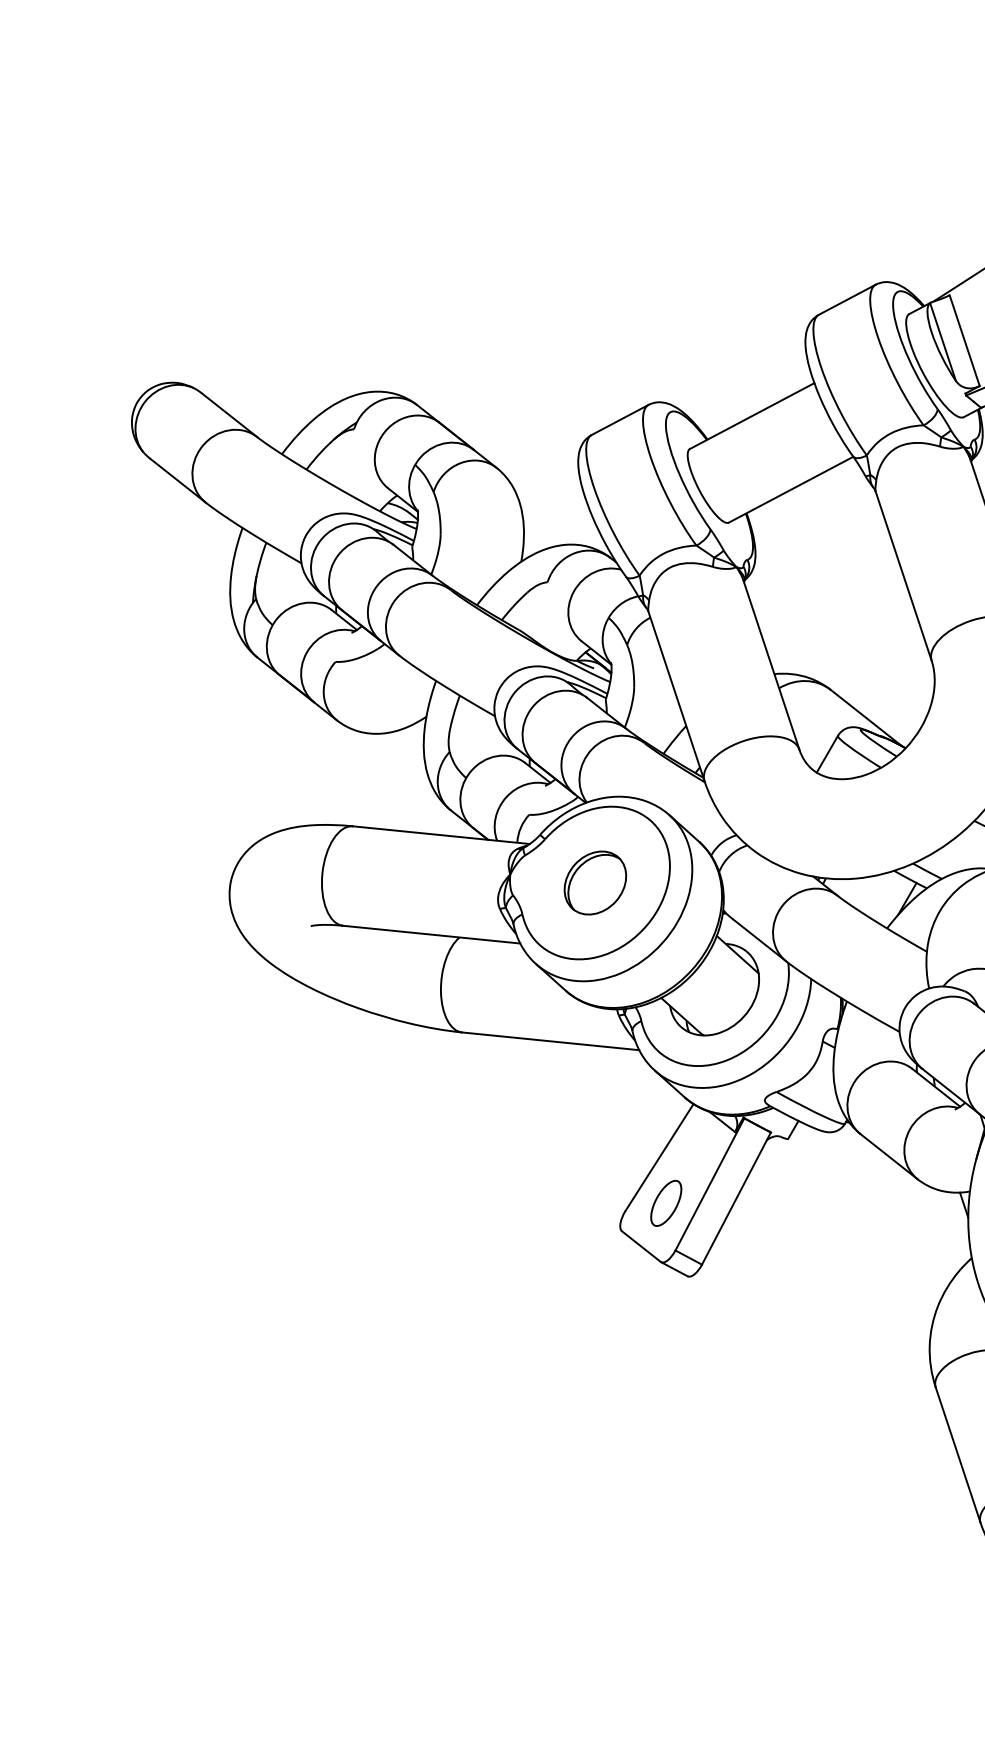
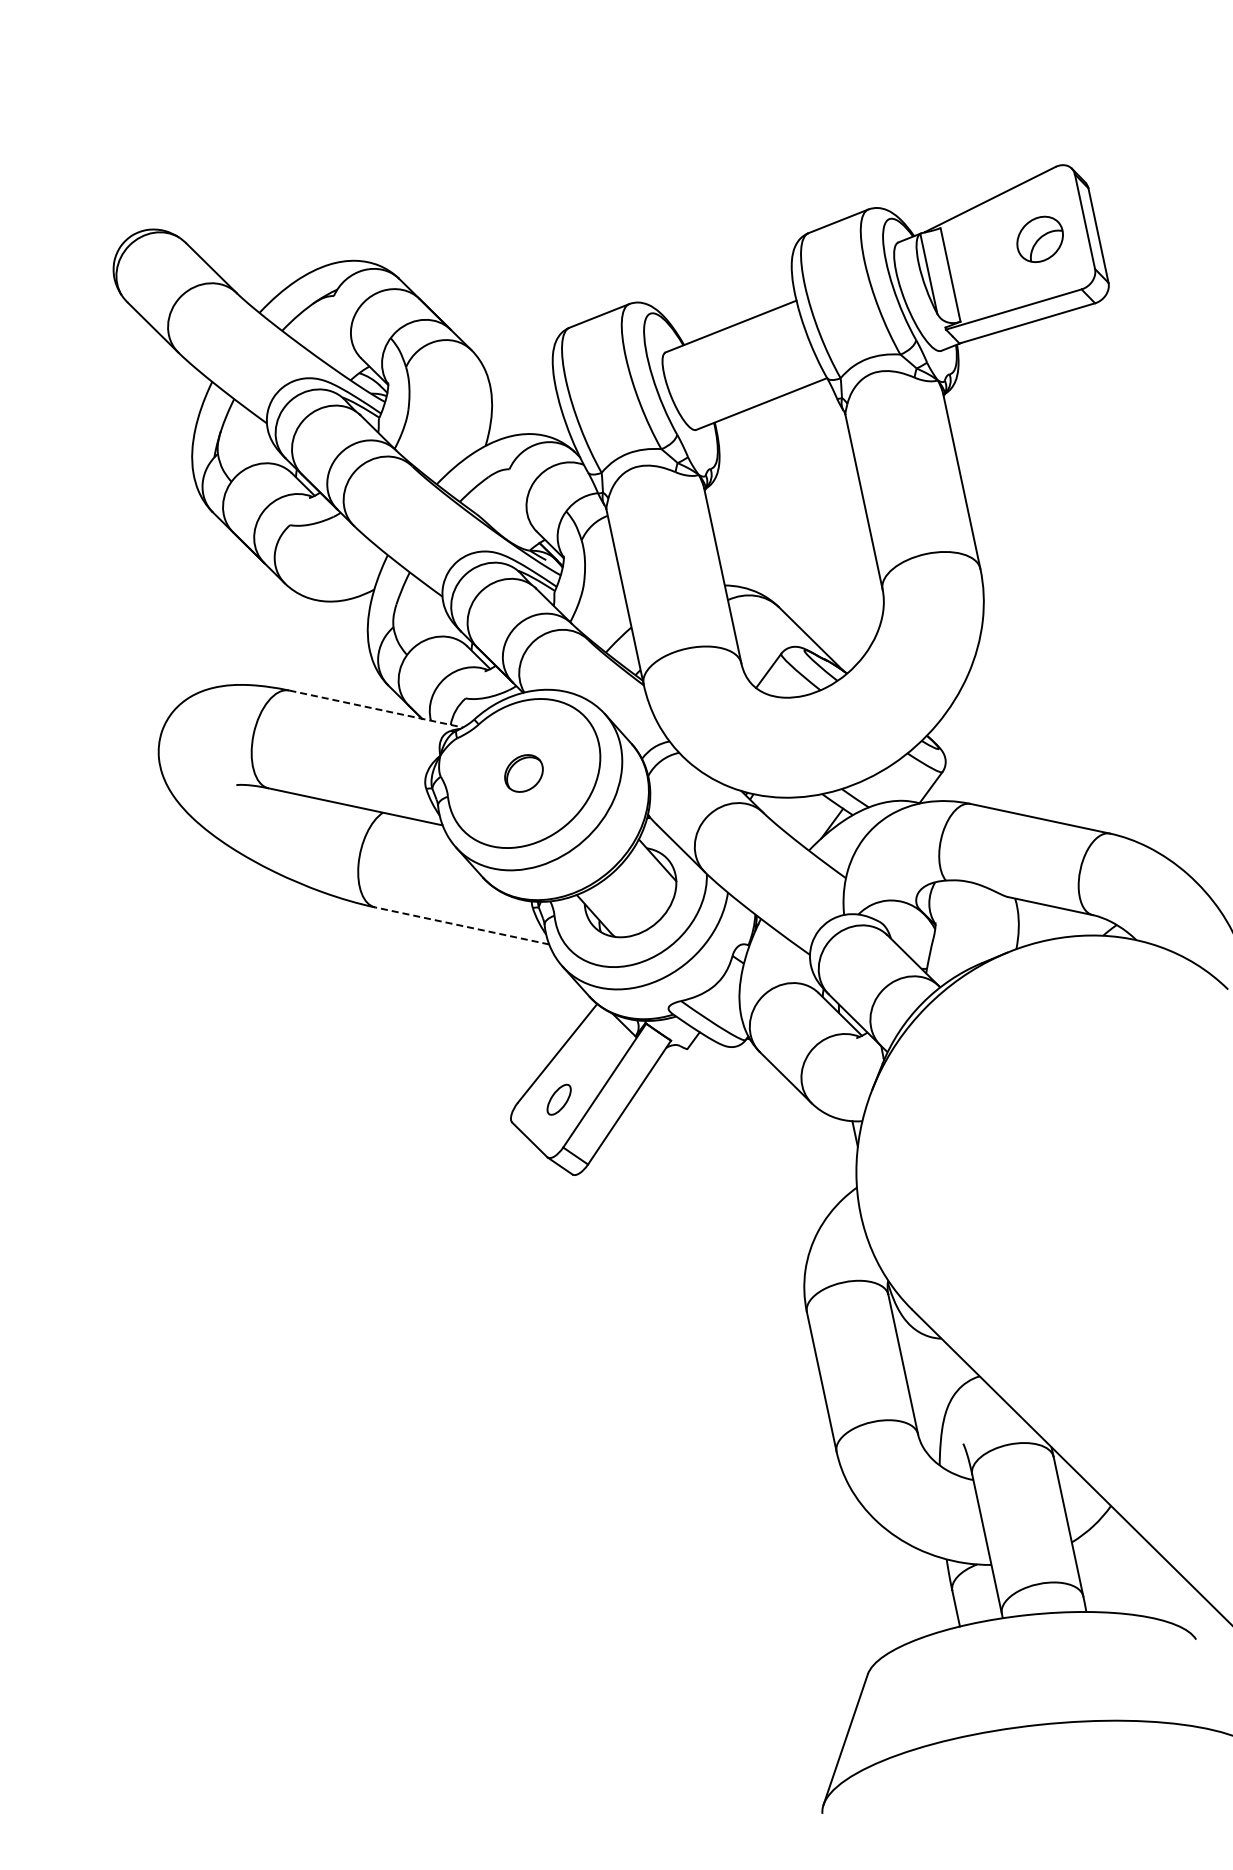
line: (441, 835) -> (376, 709), solid -> dashed
part: (594, 883) -> (523, 773), size x0.6
line: (550, 1040) -> (462, 925), solid -> dashed
part: (665, 1203) -> (558, 1099), size x0.7

